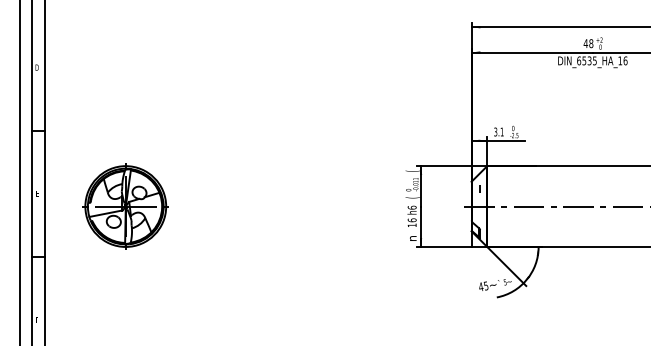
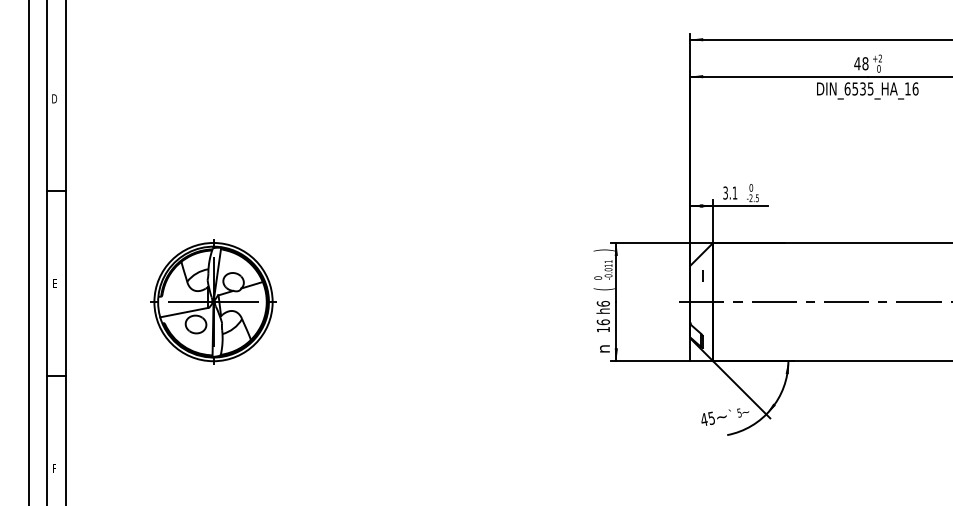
text: (412, 170) -> (603, 249), ( -> )
part: (125, 206) -> (213, 302), moved

